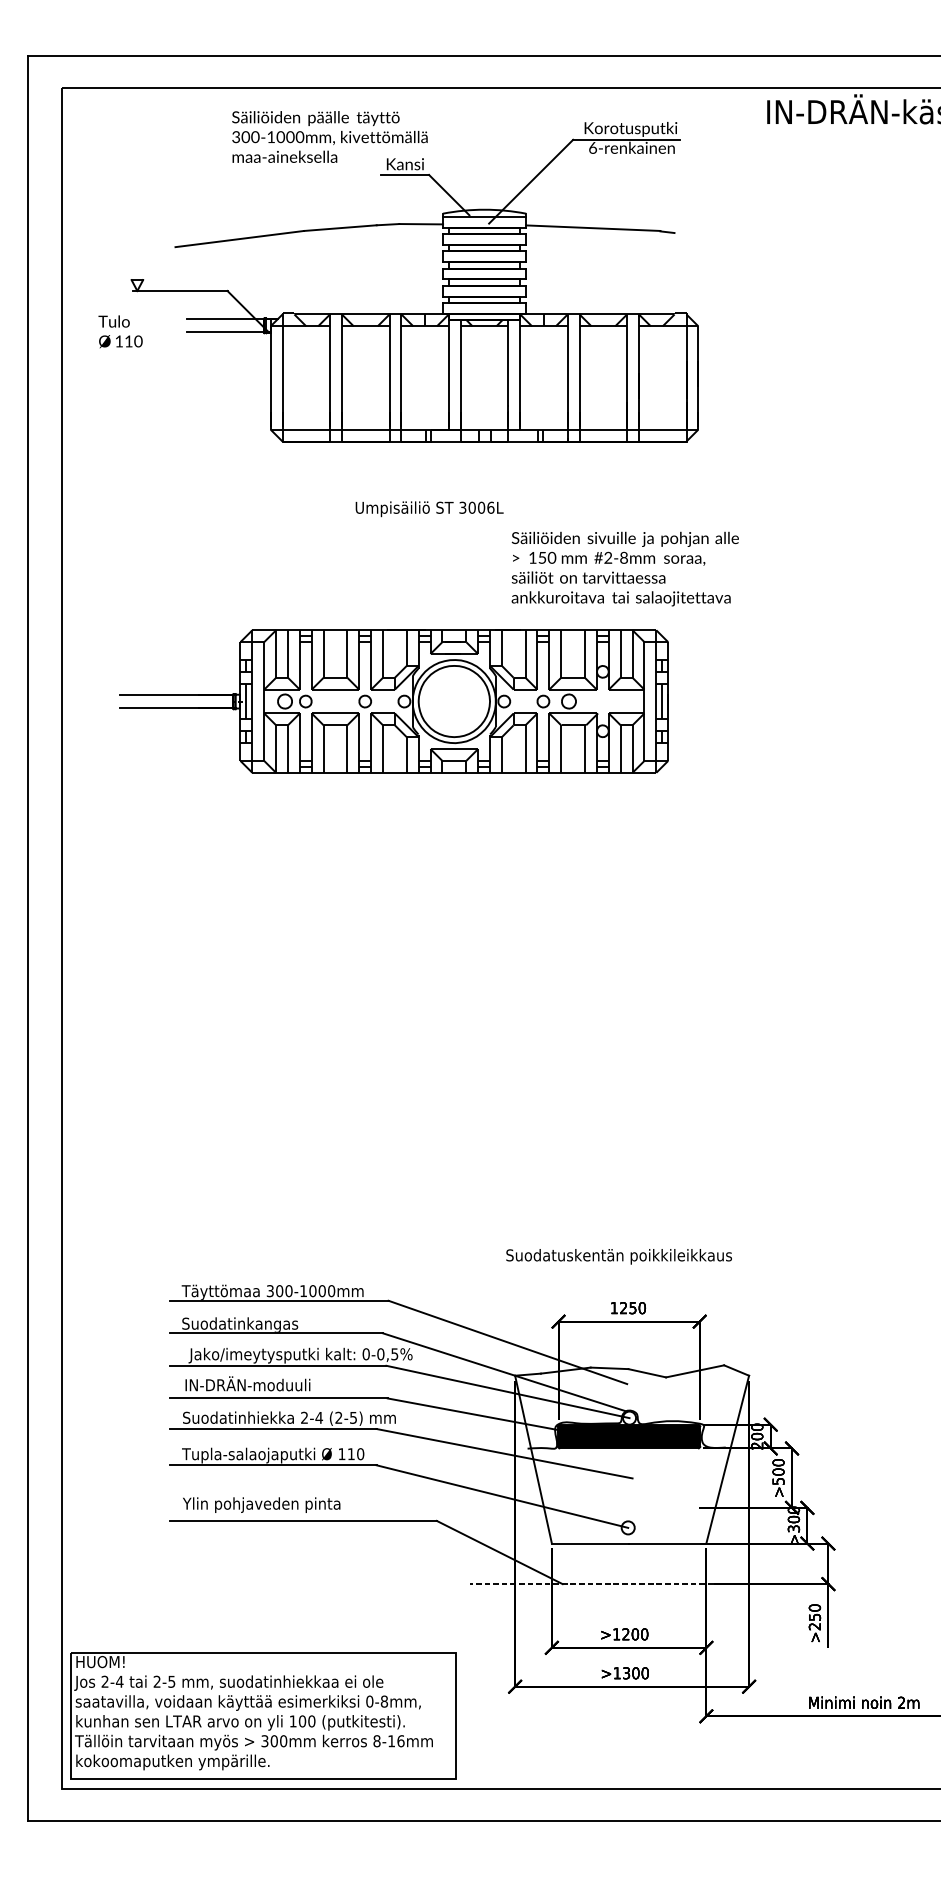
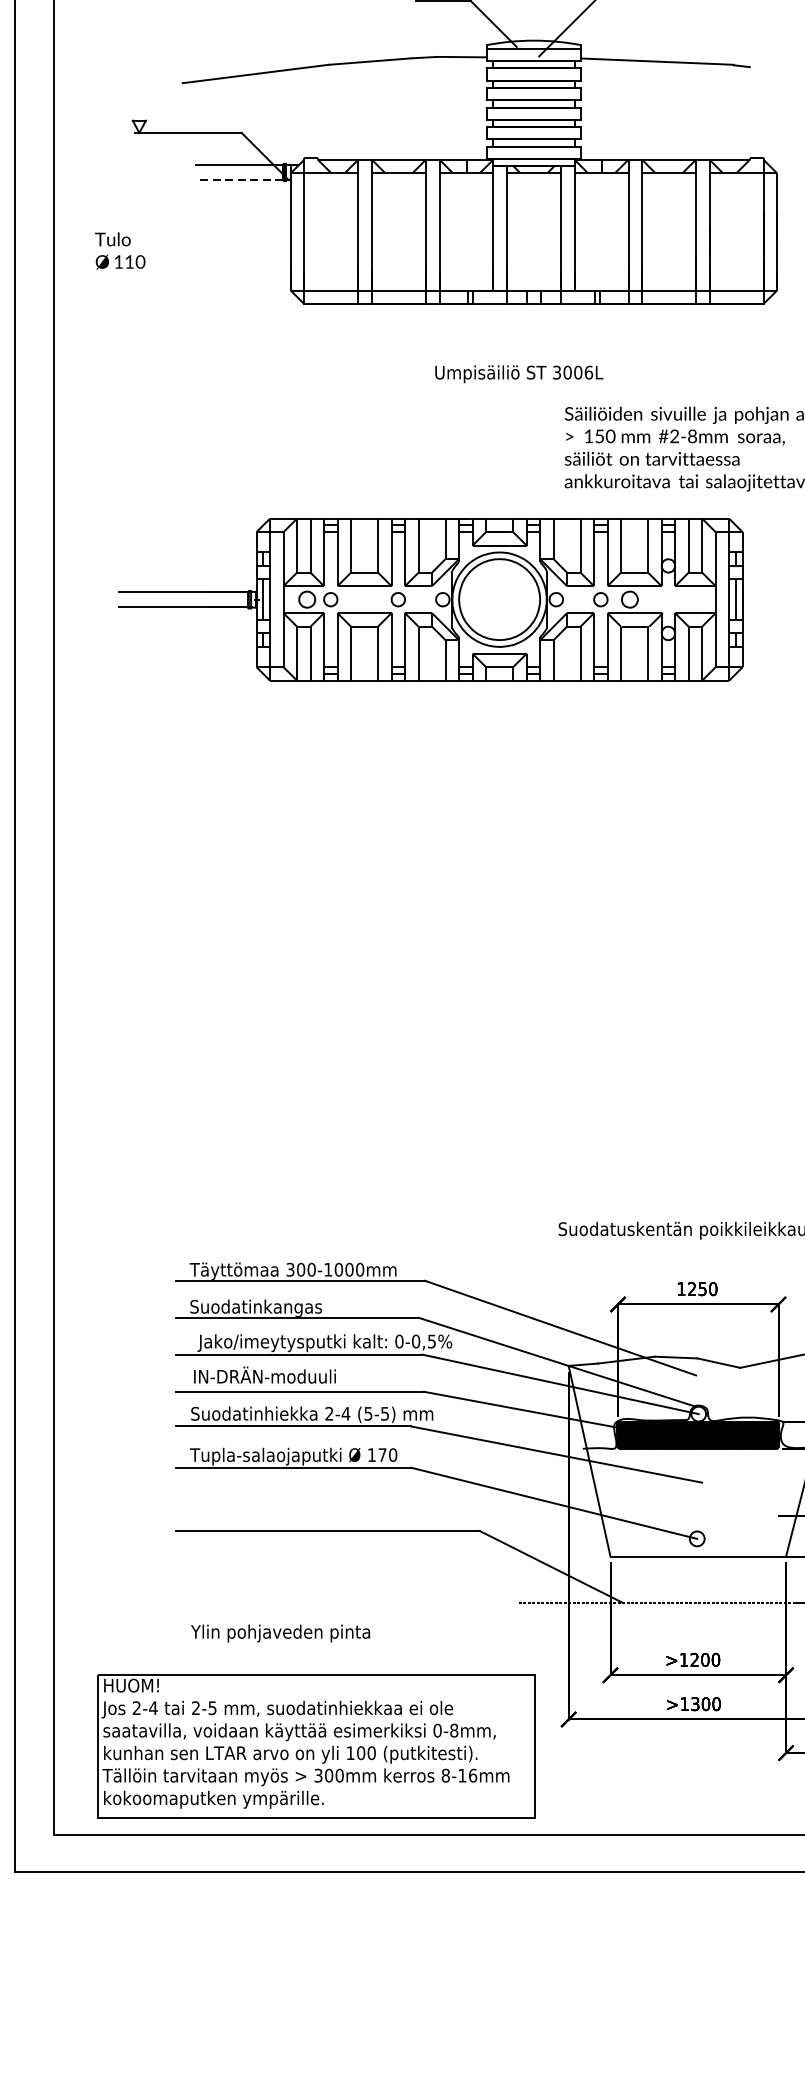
text: (120, 331) -> (120, 250), moved
line: (225, 332) -> (239, 180), solid -> dashed
text: (429, 509) -> (519, 374), moved
text: (338, 1417) -> (367, 1413), (2-5) -> (5-5)
text: (351, 1454) -> (382, 1455), 110 -> 170
text: (261, 1504) -> (280, 1632), moved
part: (263, 1715) -> (316, 1746), moved

